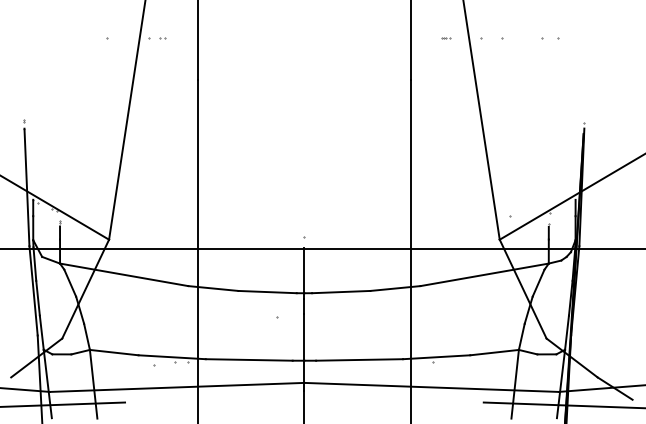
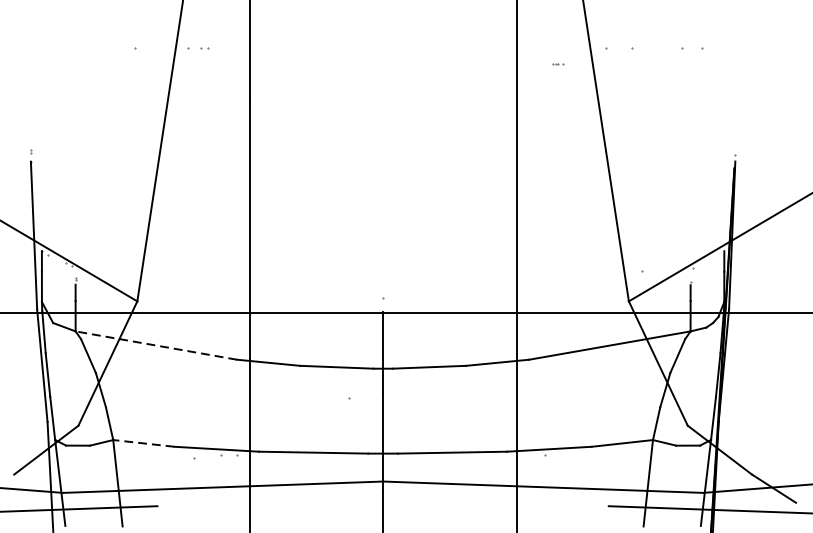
part: (446, 38) -> (559, 64), moved
line: (123, 274) -> (155, 345), solid -> dashed
line: (113, 352) -> (142, 443), solid -> dashed

